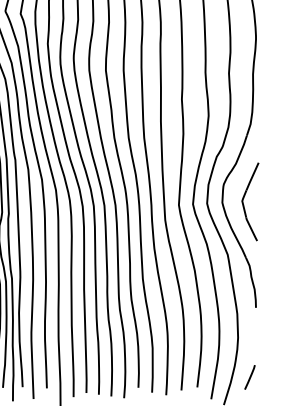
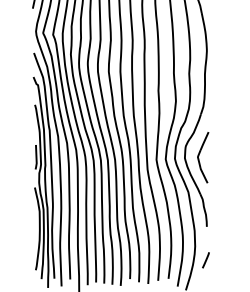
line: (249, 377) -> (205, 260), moved

